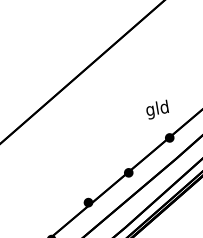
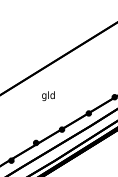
text: (157, 108) -> (48, 95), moved

